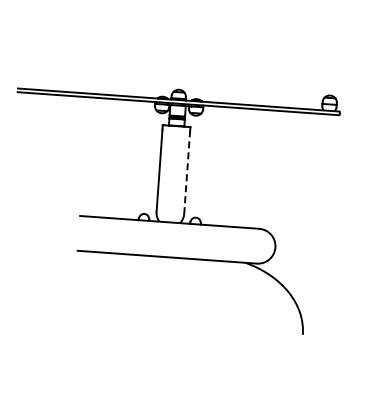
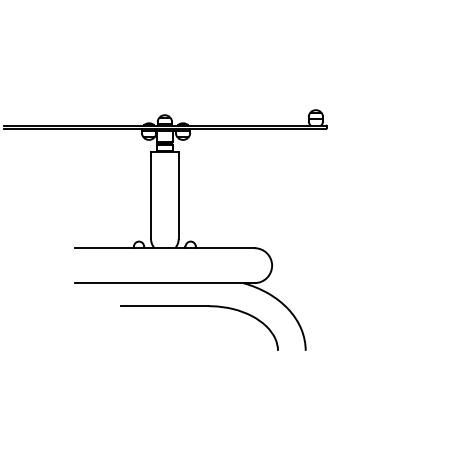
line: (186, 172) -> (178, 197), dashed -> solid
part: (200, 283) -> (199, 306), added

